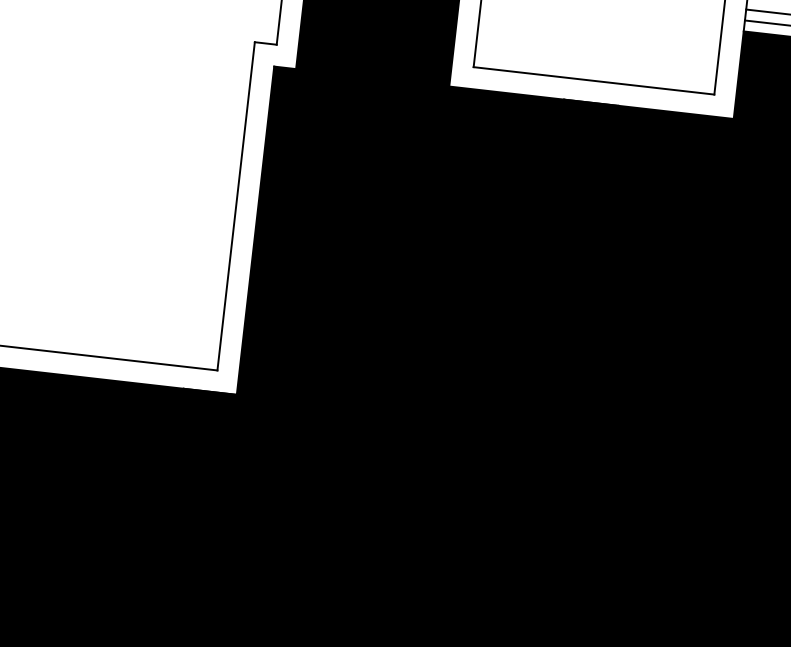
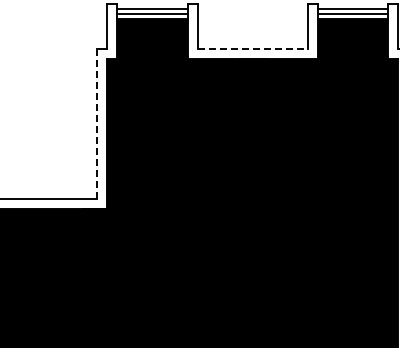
line: (595, 81) -> (253, 49), solid -> dashed
line: (236, 204) -> (97, 123), solid -> dashed

